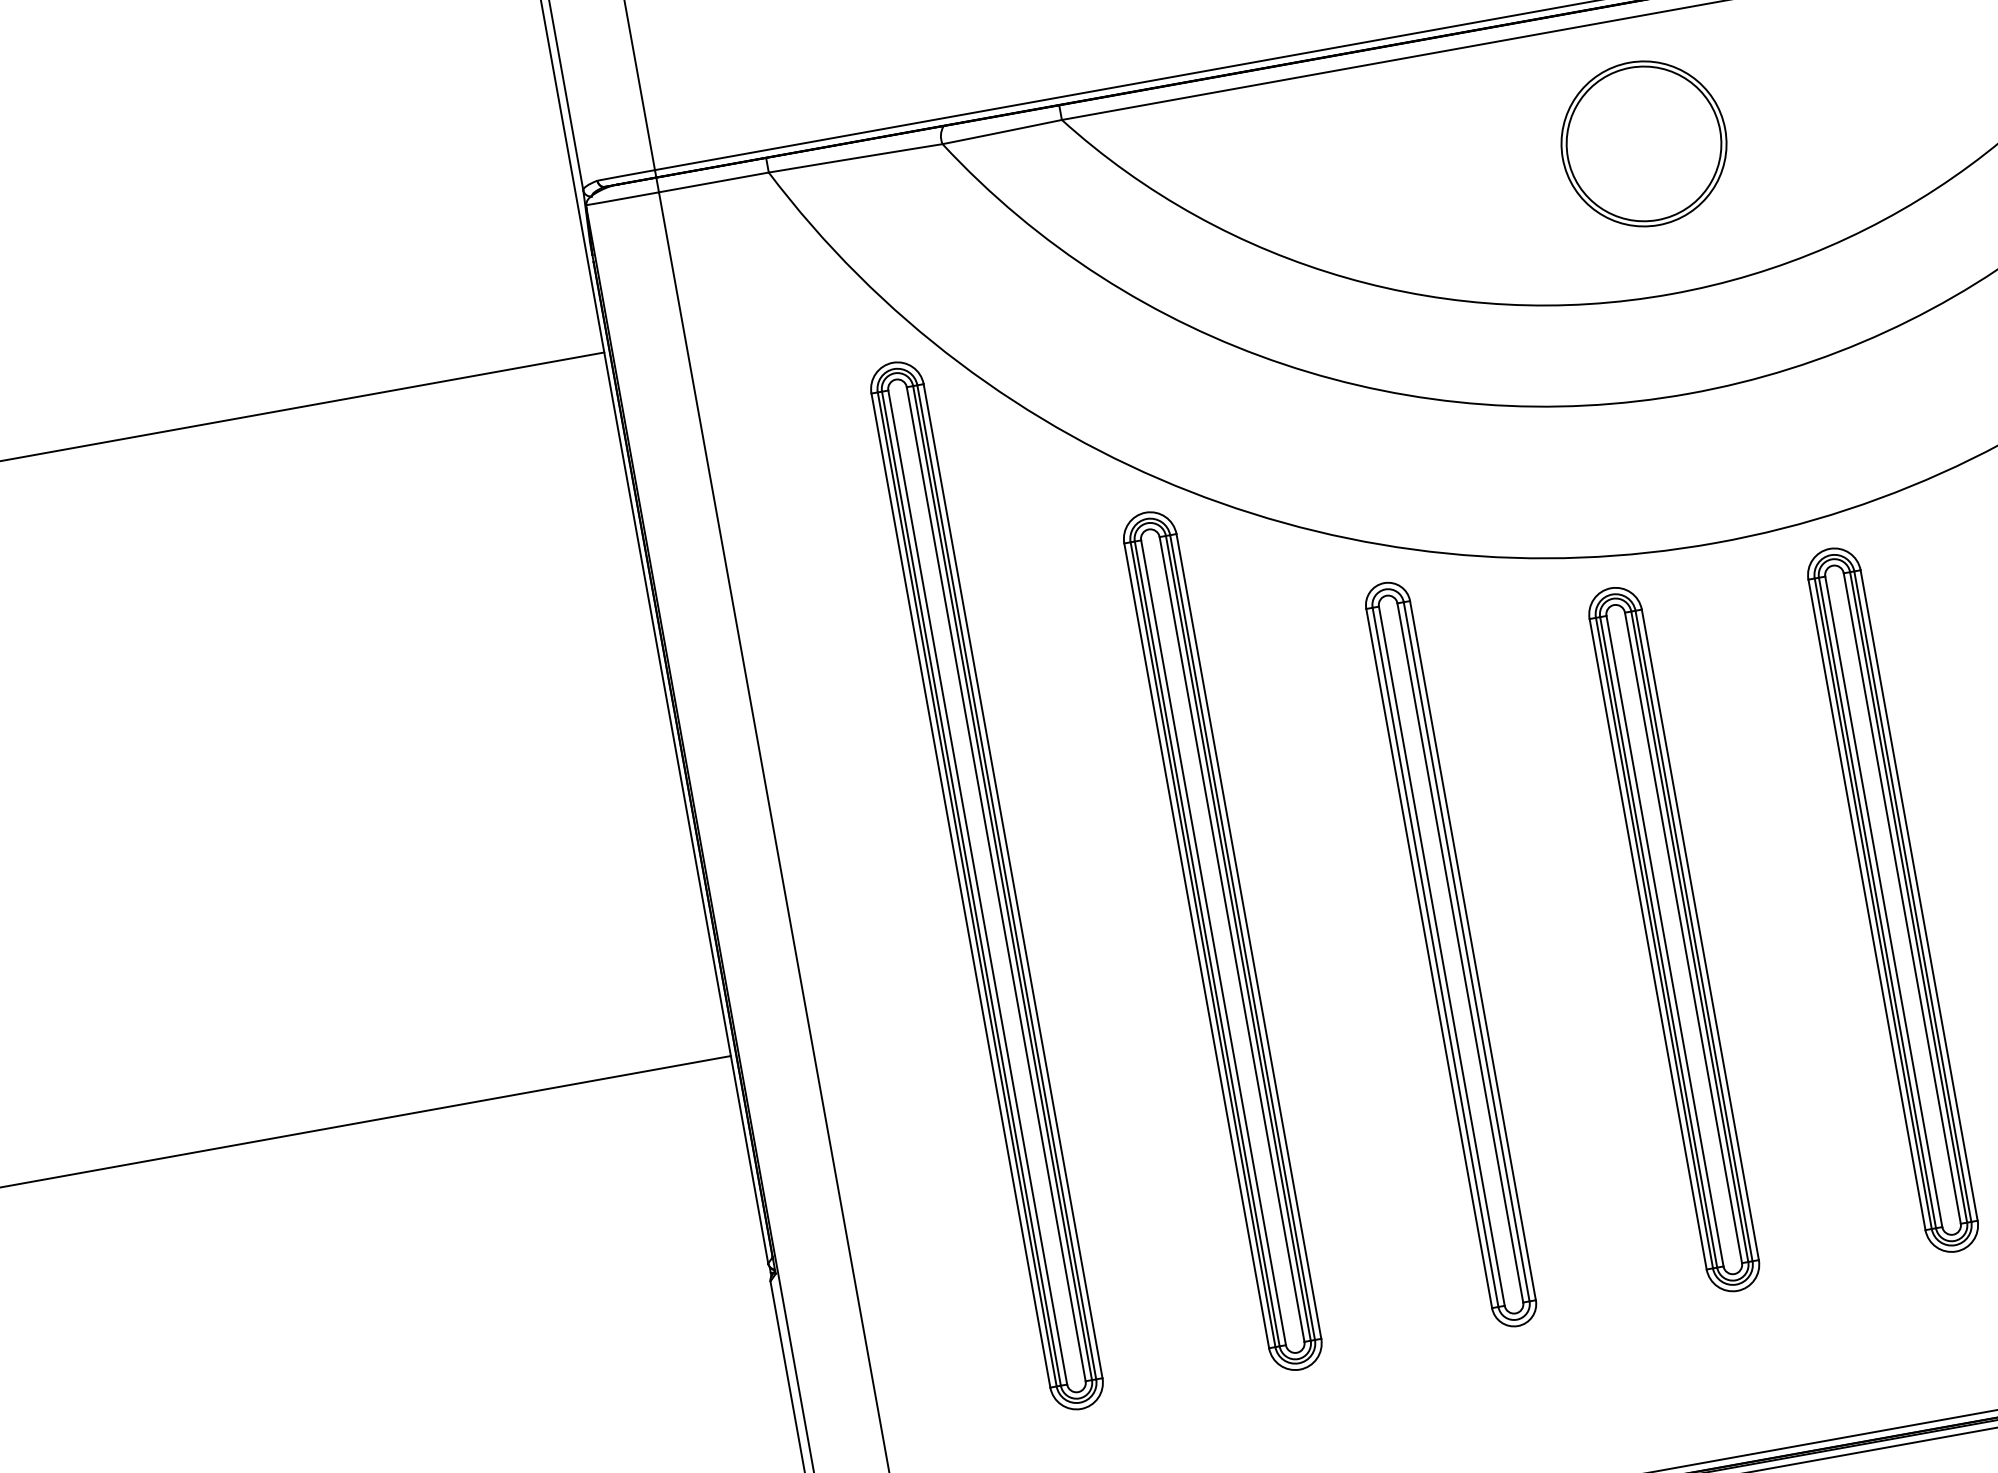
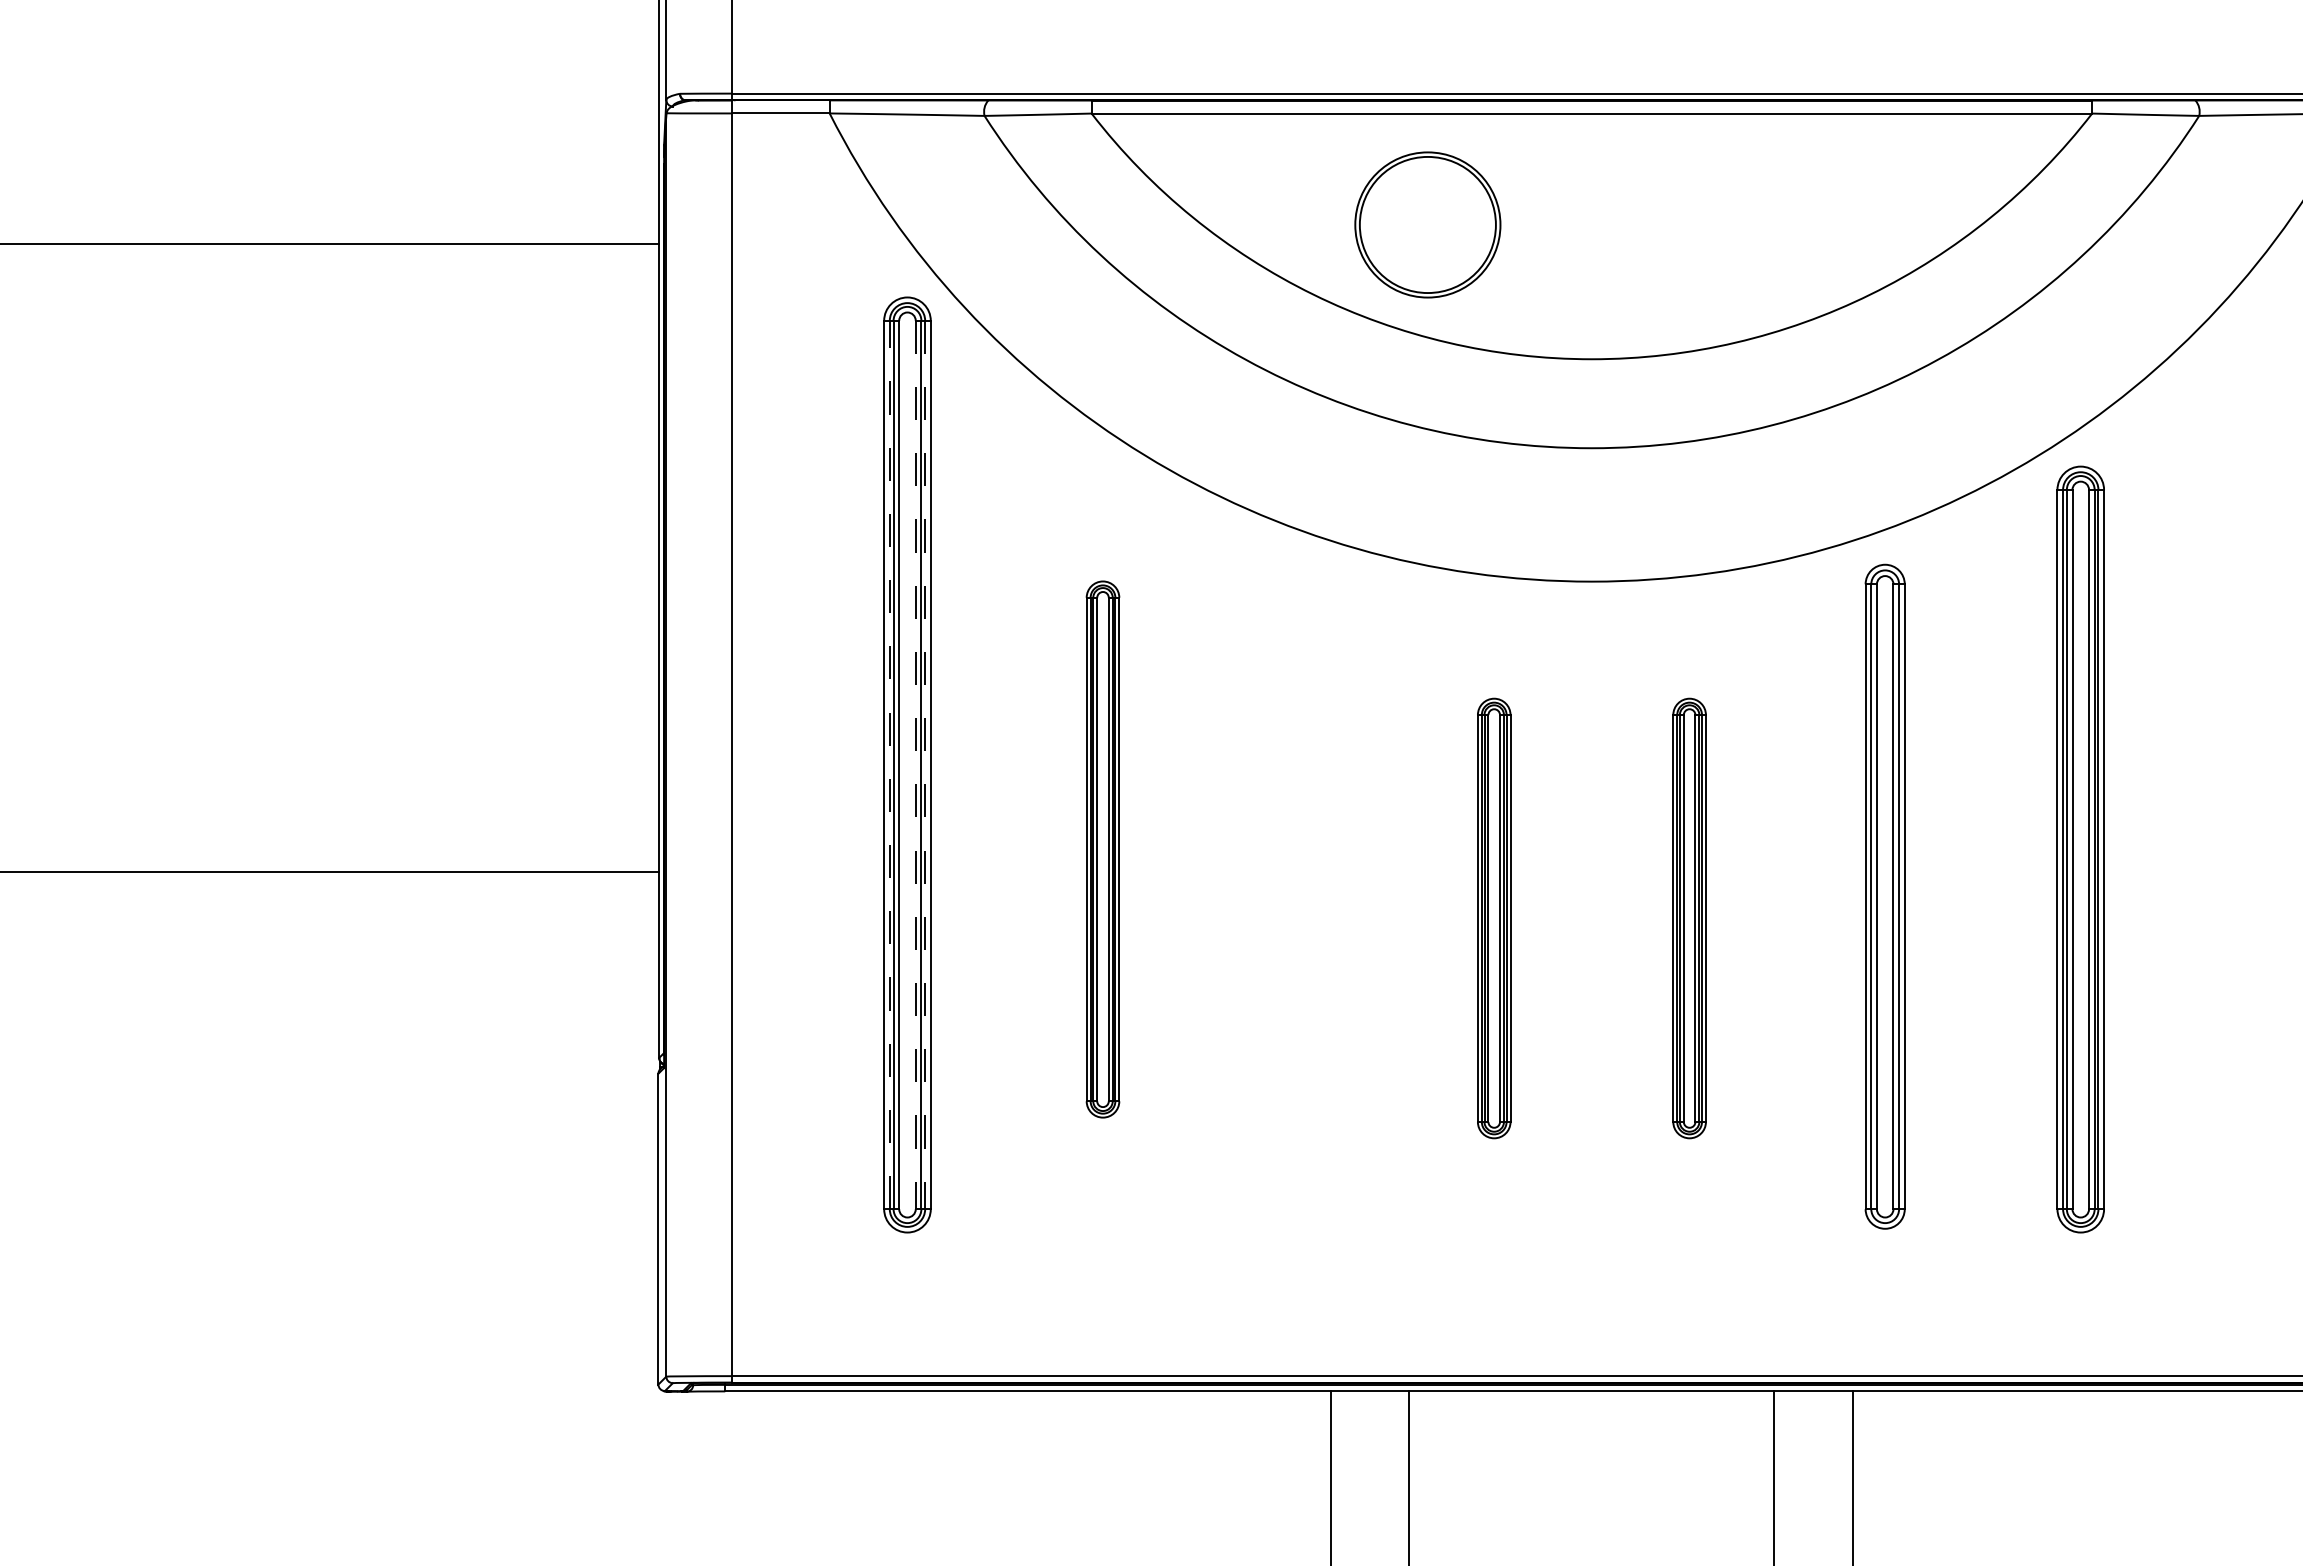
part: (1643, 143) -> (1427, 224), moved
line: (1007, 882) -> (925, 765), solid -> dashed
line: (996, 884) -> (915, 765), solid -> dashed
line: (966, 888) -> (889, 764), solid -> dashed
part: (1892, 900) -> (1689, 918), size x0.7
part: (1674, 939) -> (1494, 918), size x0.7
part: (1222, 941) -> (1102, 849), size x0.7
part: (1450, 954) -> (1298, 896), removed

